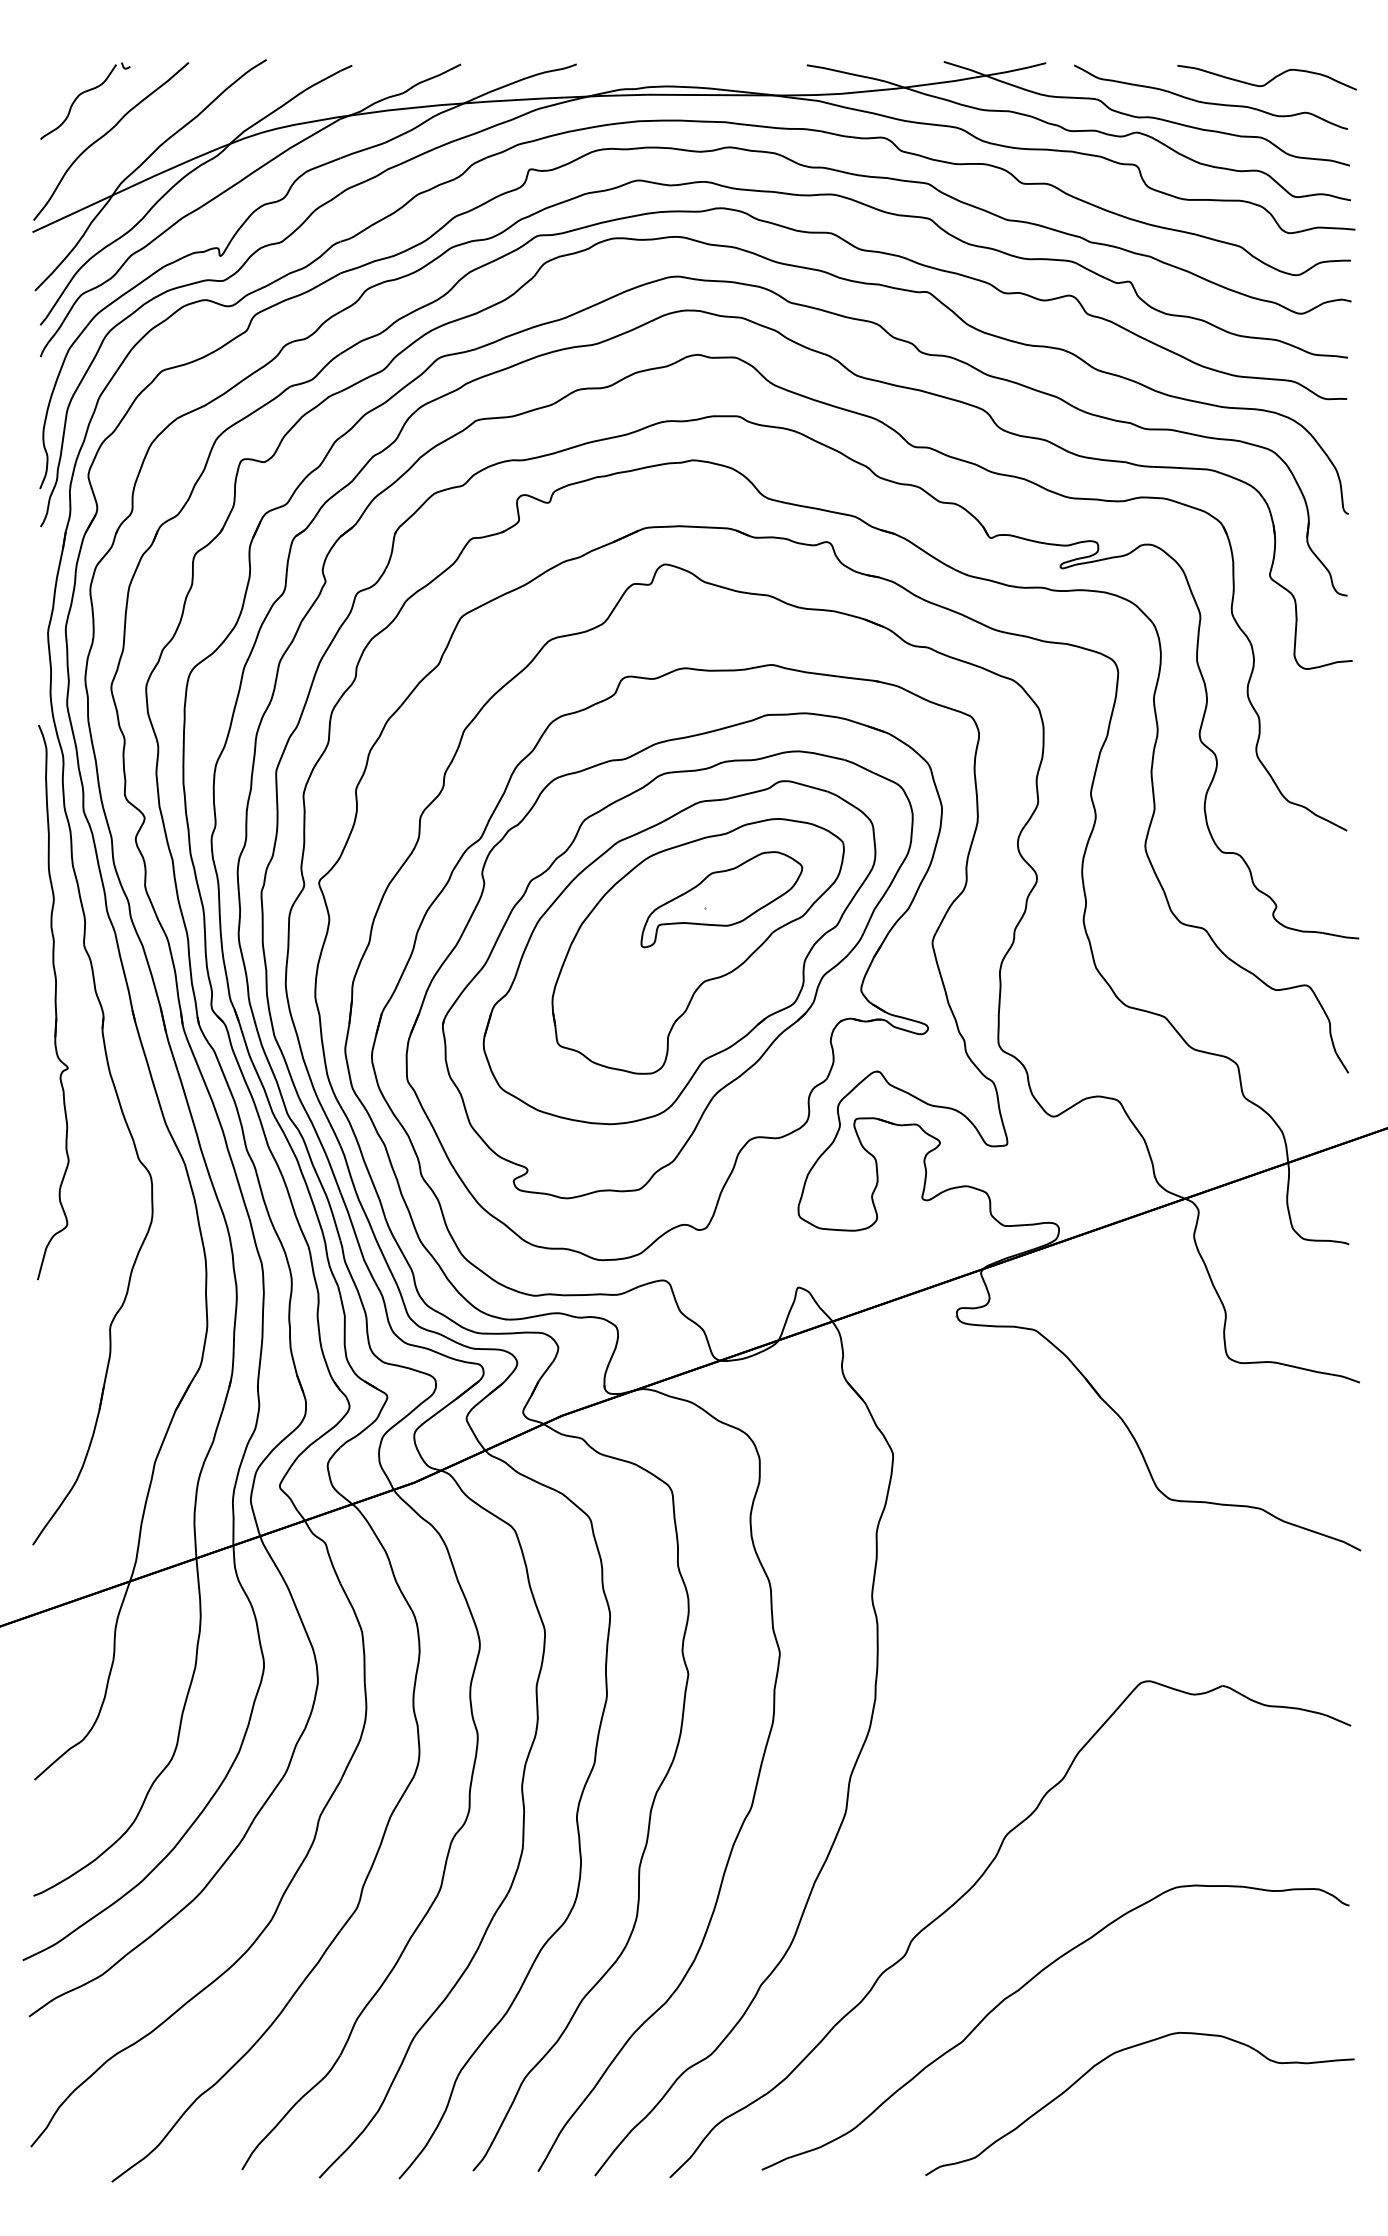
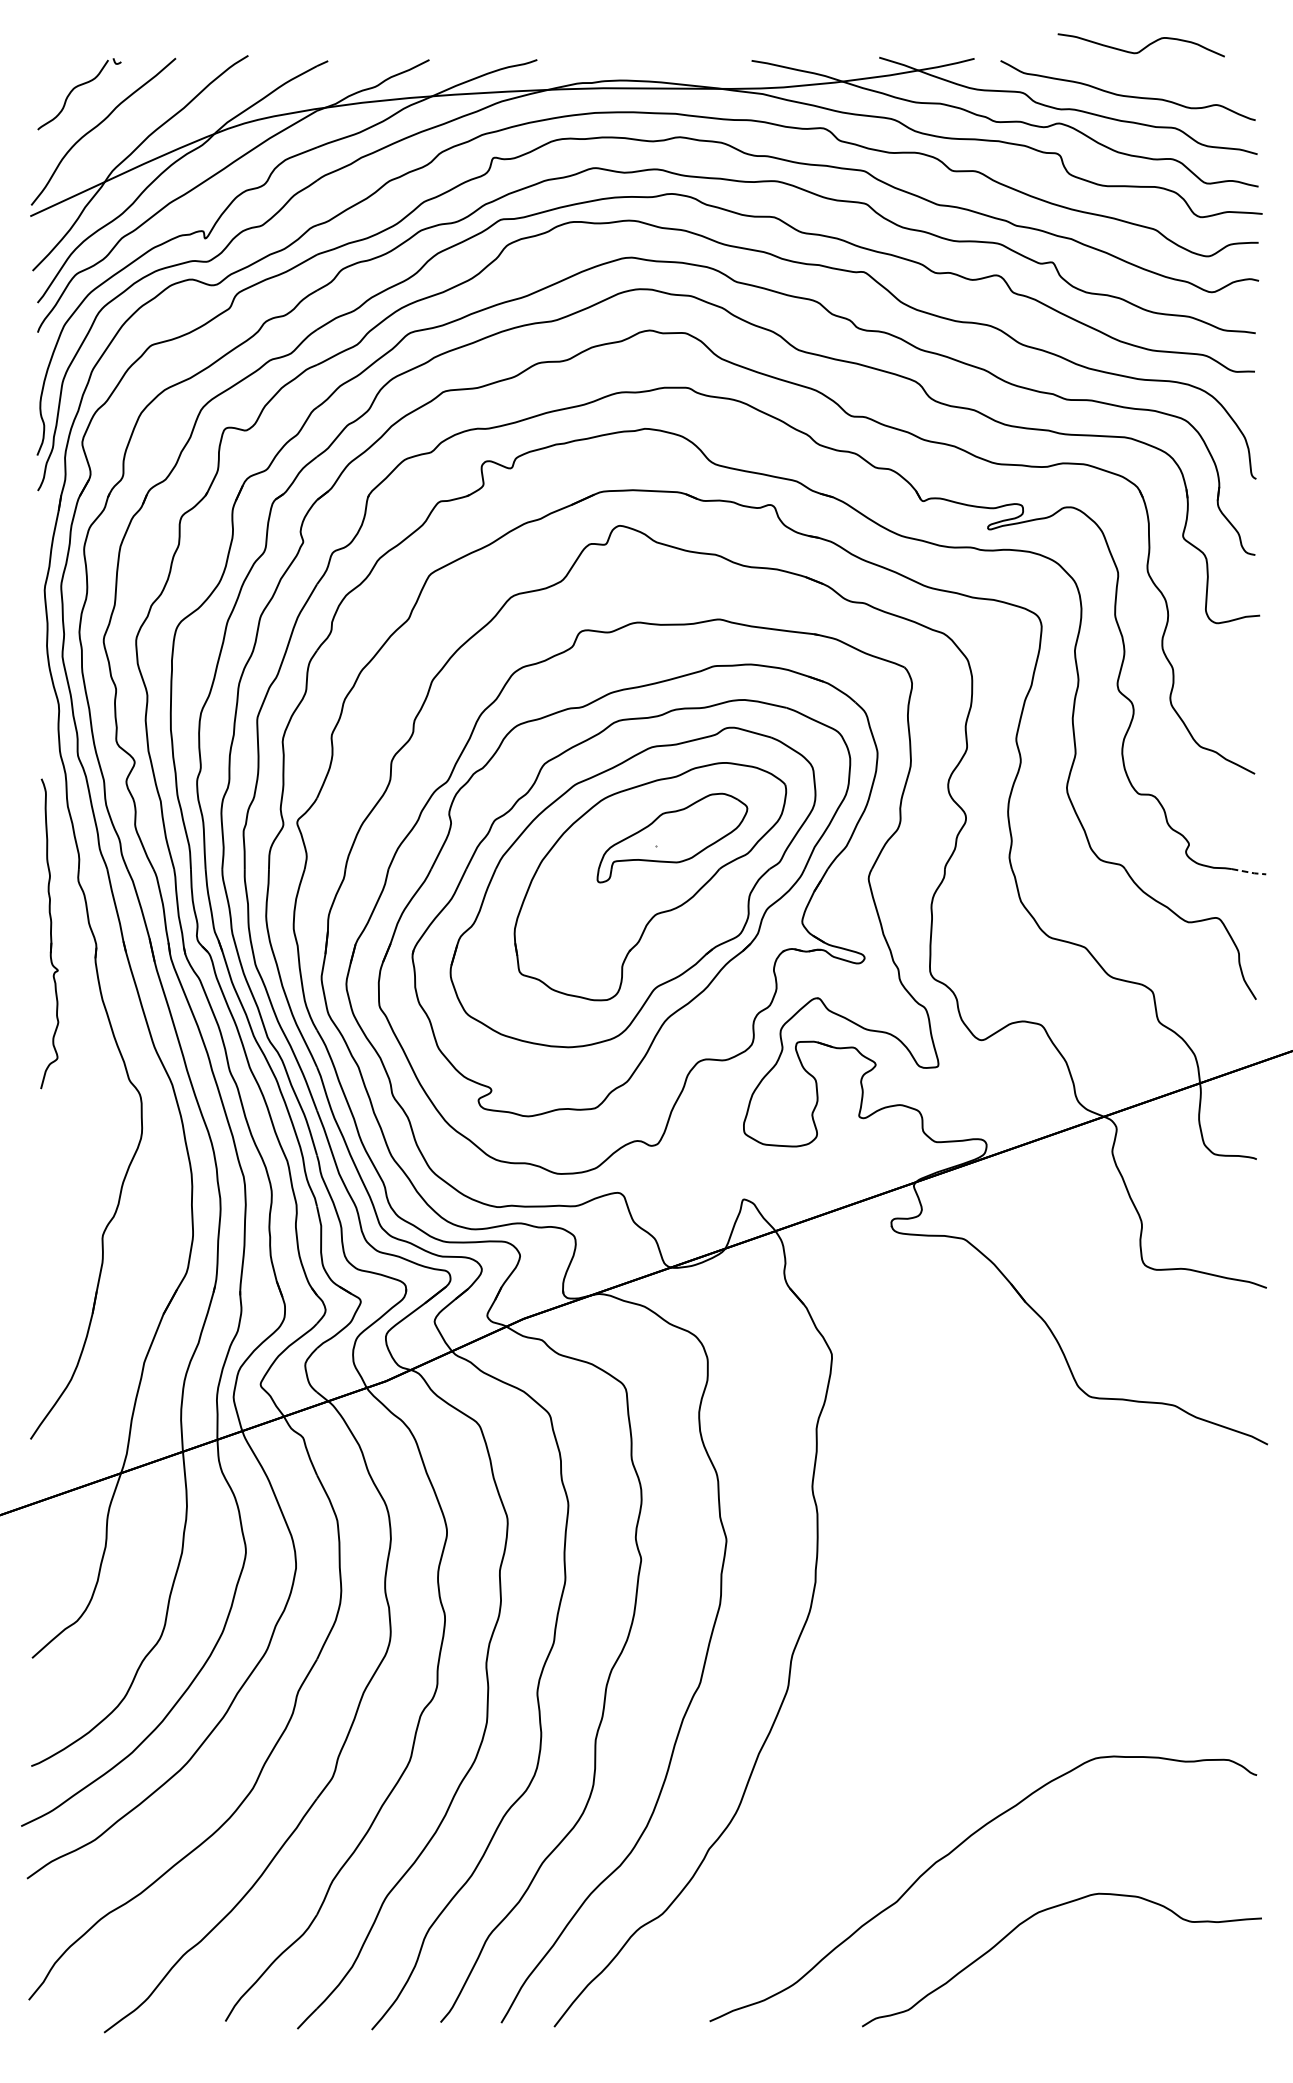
curve: (1267, 81) -> (1141, 48), moved
line: (1341, 936) -> (1249, 872), solid -> dashed
part: (53, 1002) -> (49, 933), size x0.6
part: (971, 1889) -> (905, 1760), removed

